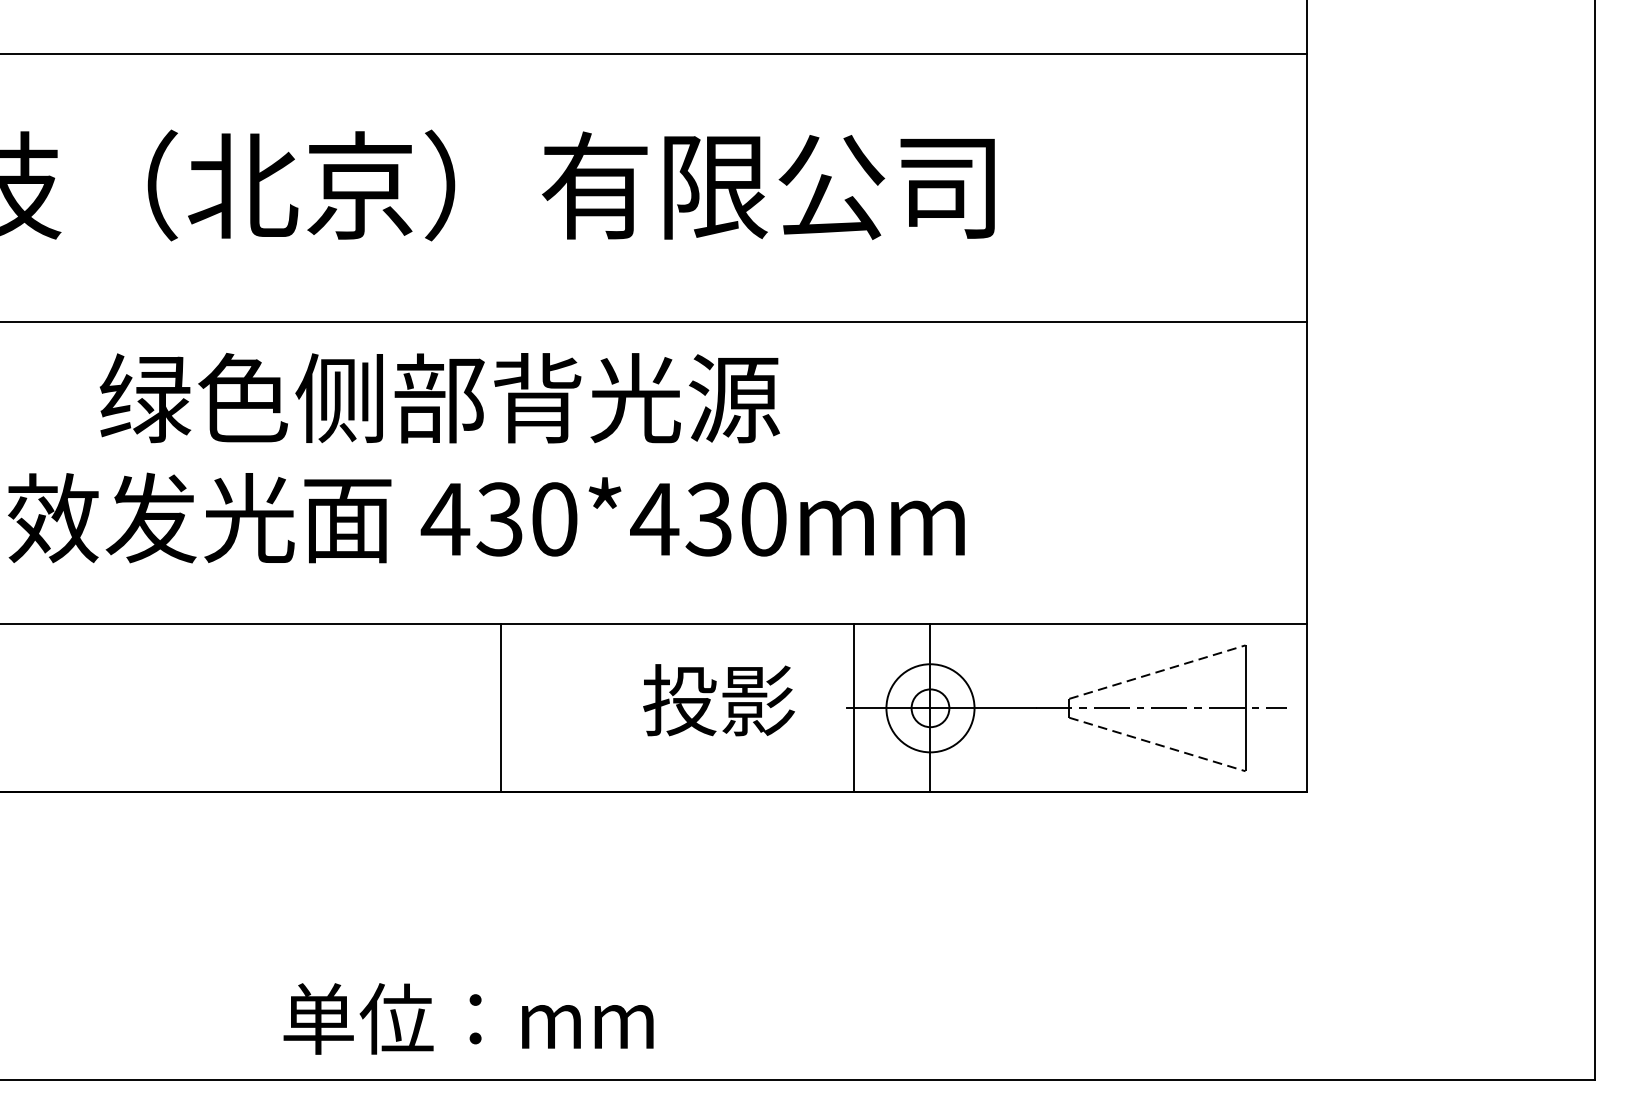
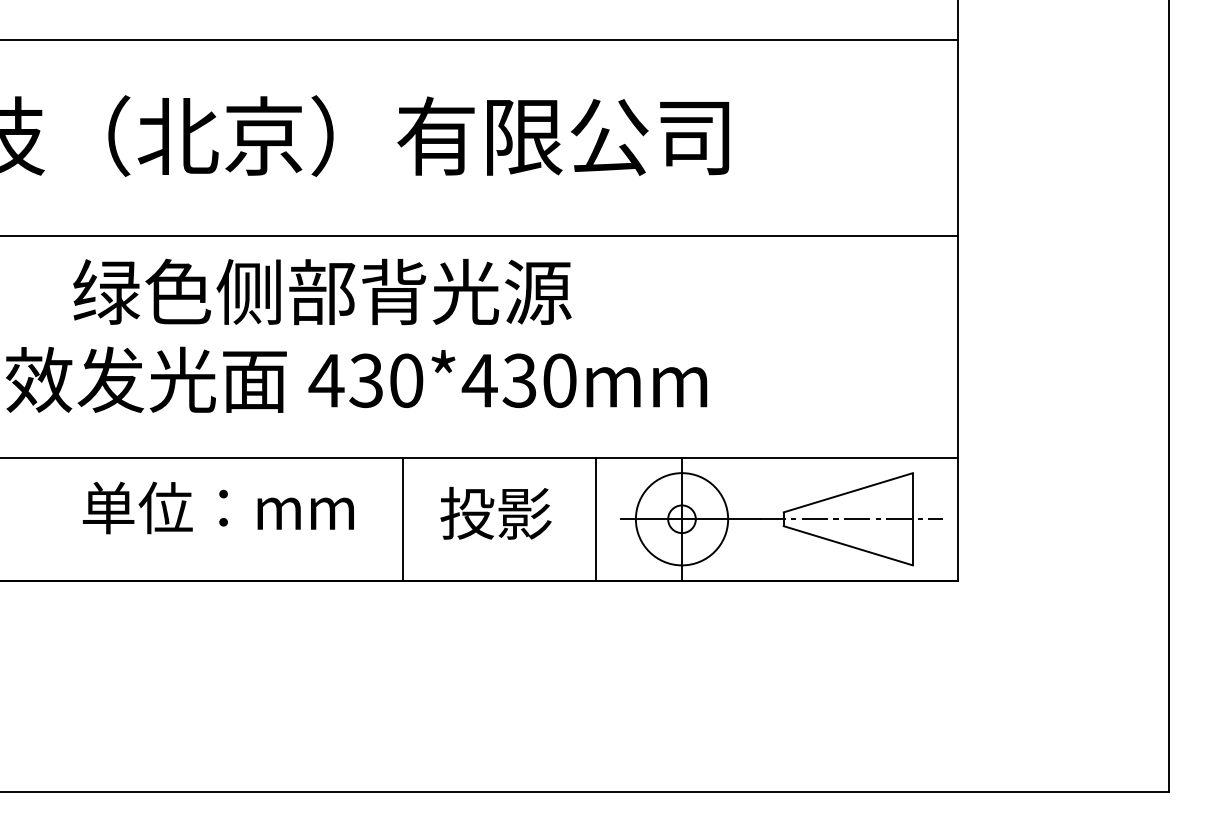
line: (1157, 671) -> (848, 492), dashed -> solid
text: (718, 699) -> (495, 512), moved
line: (501, 707) -> (403, 518), moved
line: (853, 707) -> (595, 518), moved
circle: (929, 708) -> (681, 519), size x1.43
line: (1157, 744) -> (848, 545), dashed -> solid
text: (468, 1018) -> (218, 507), moved

